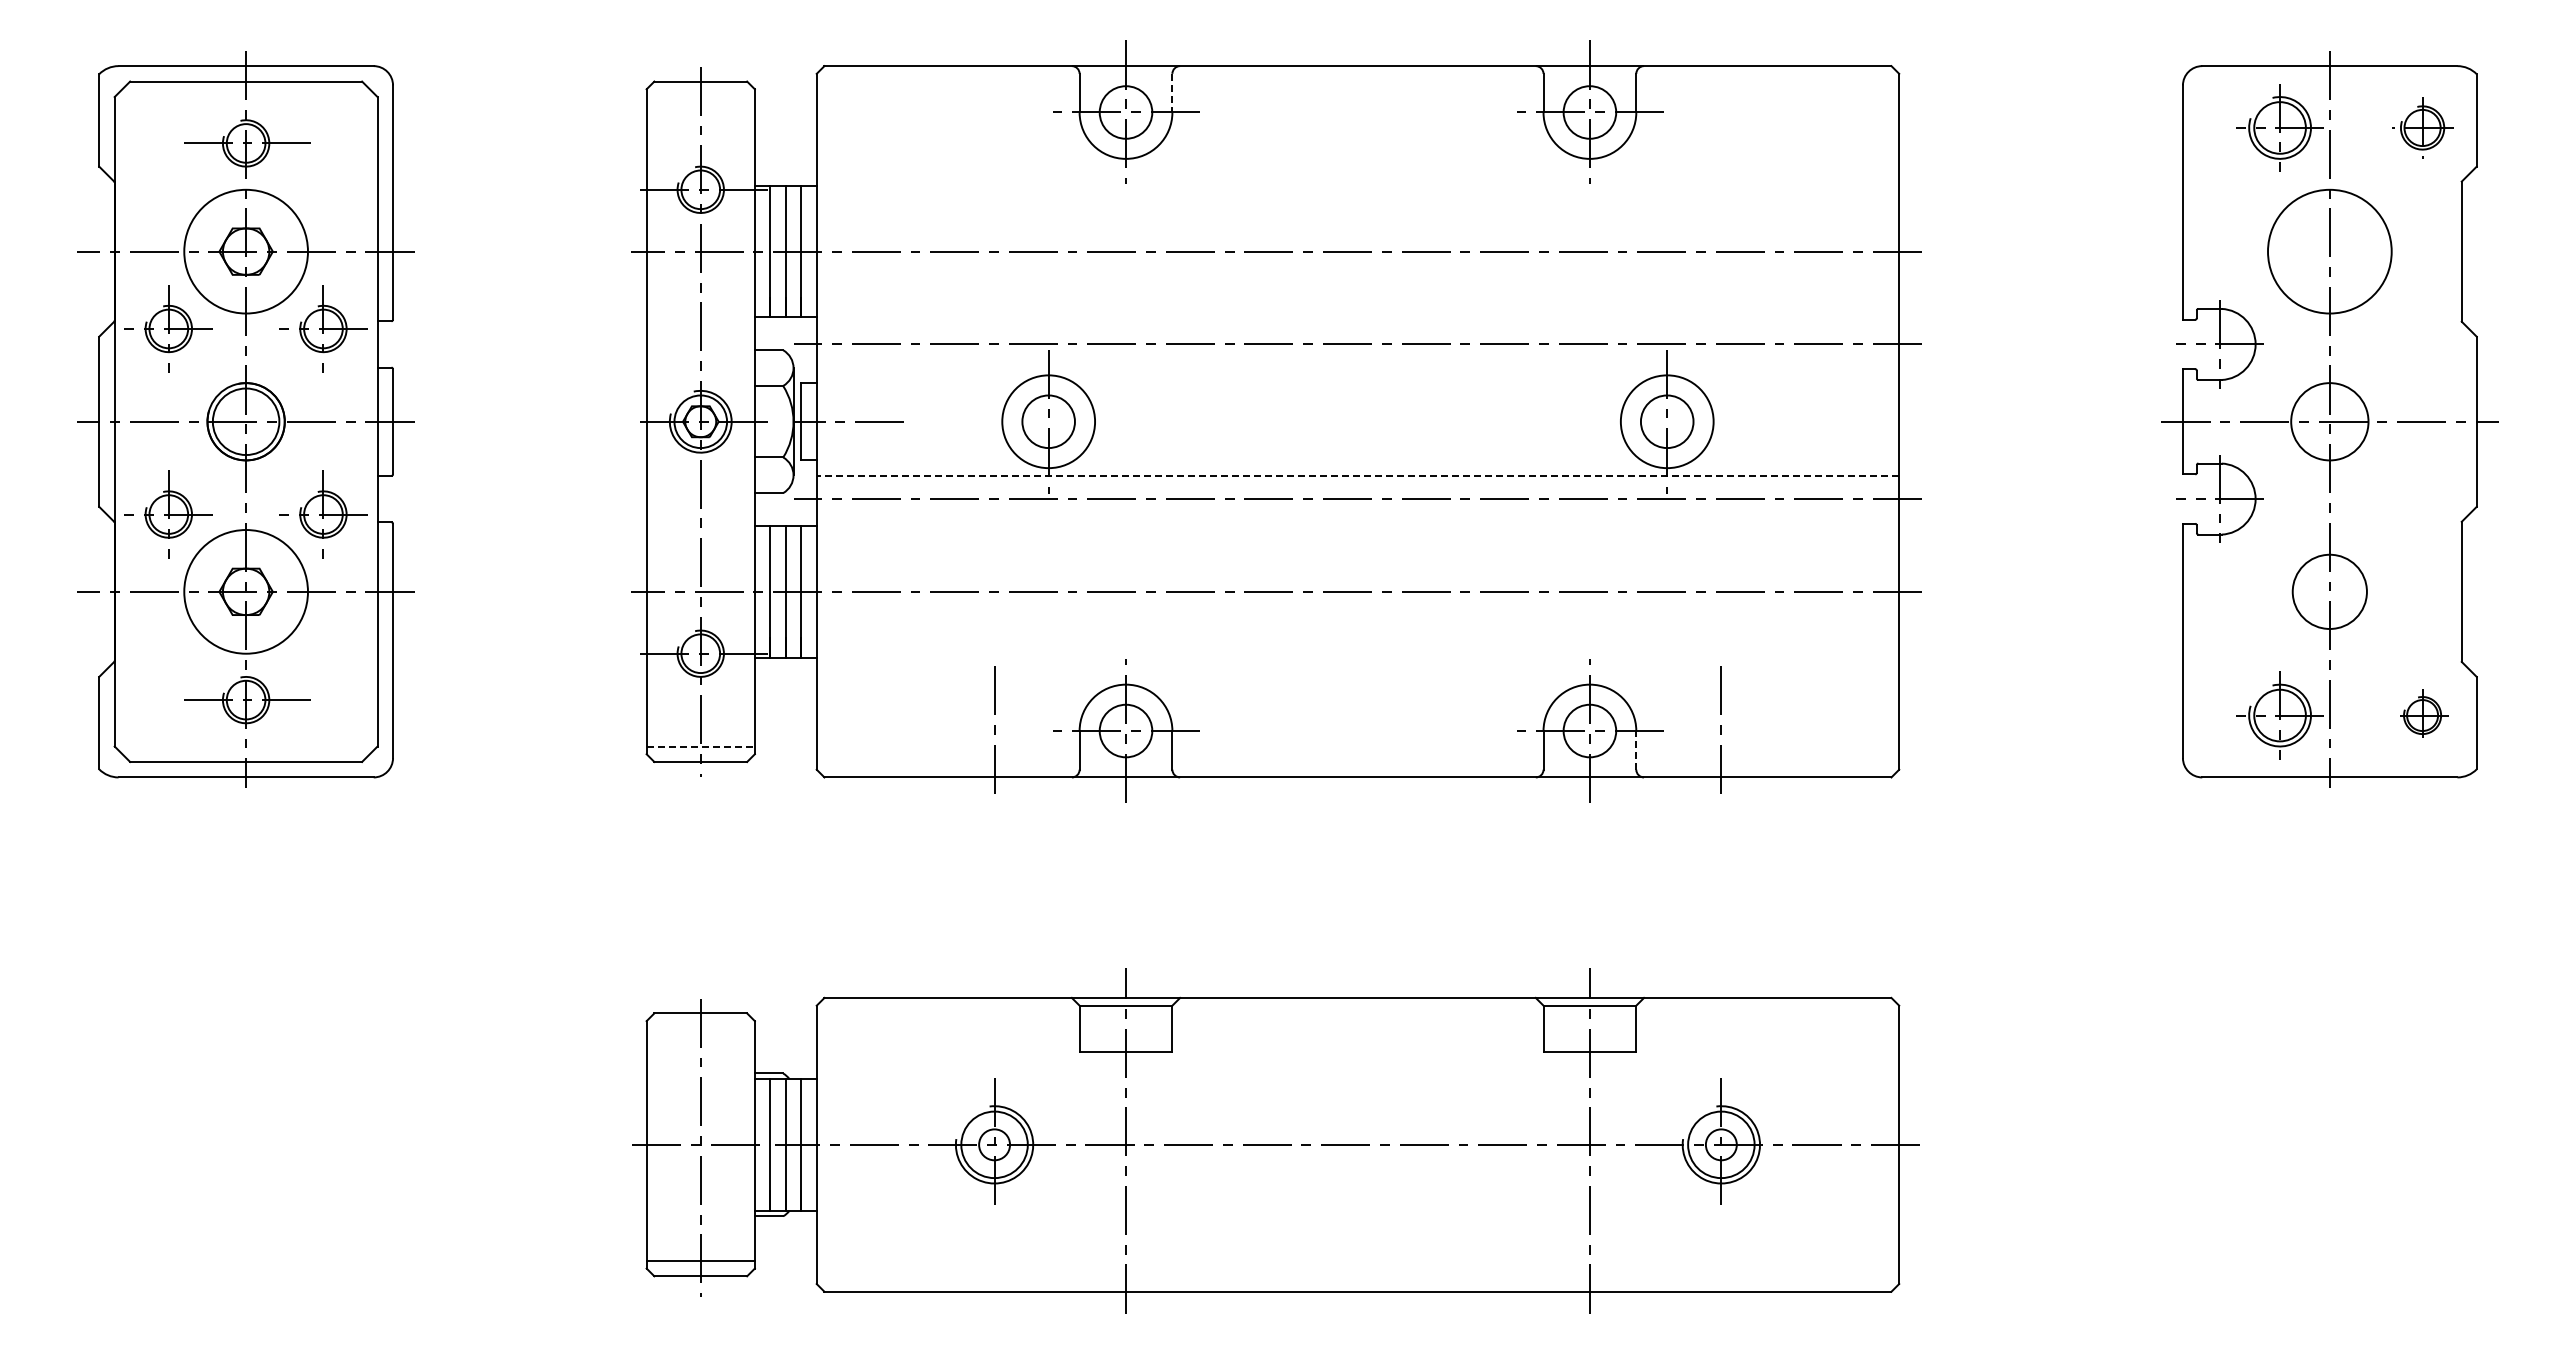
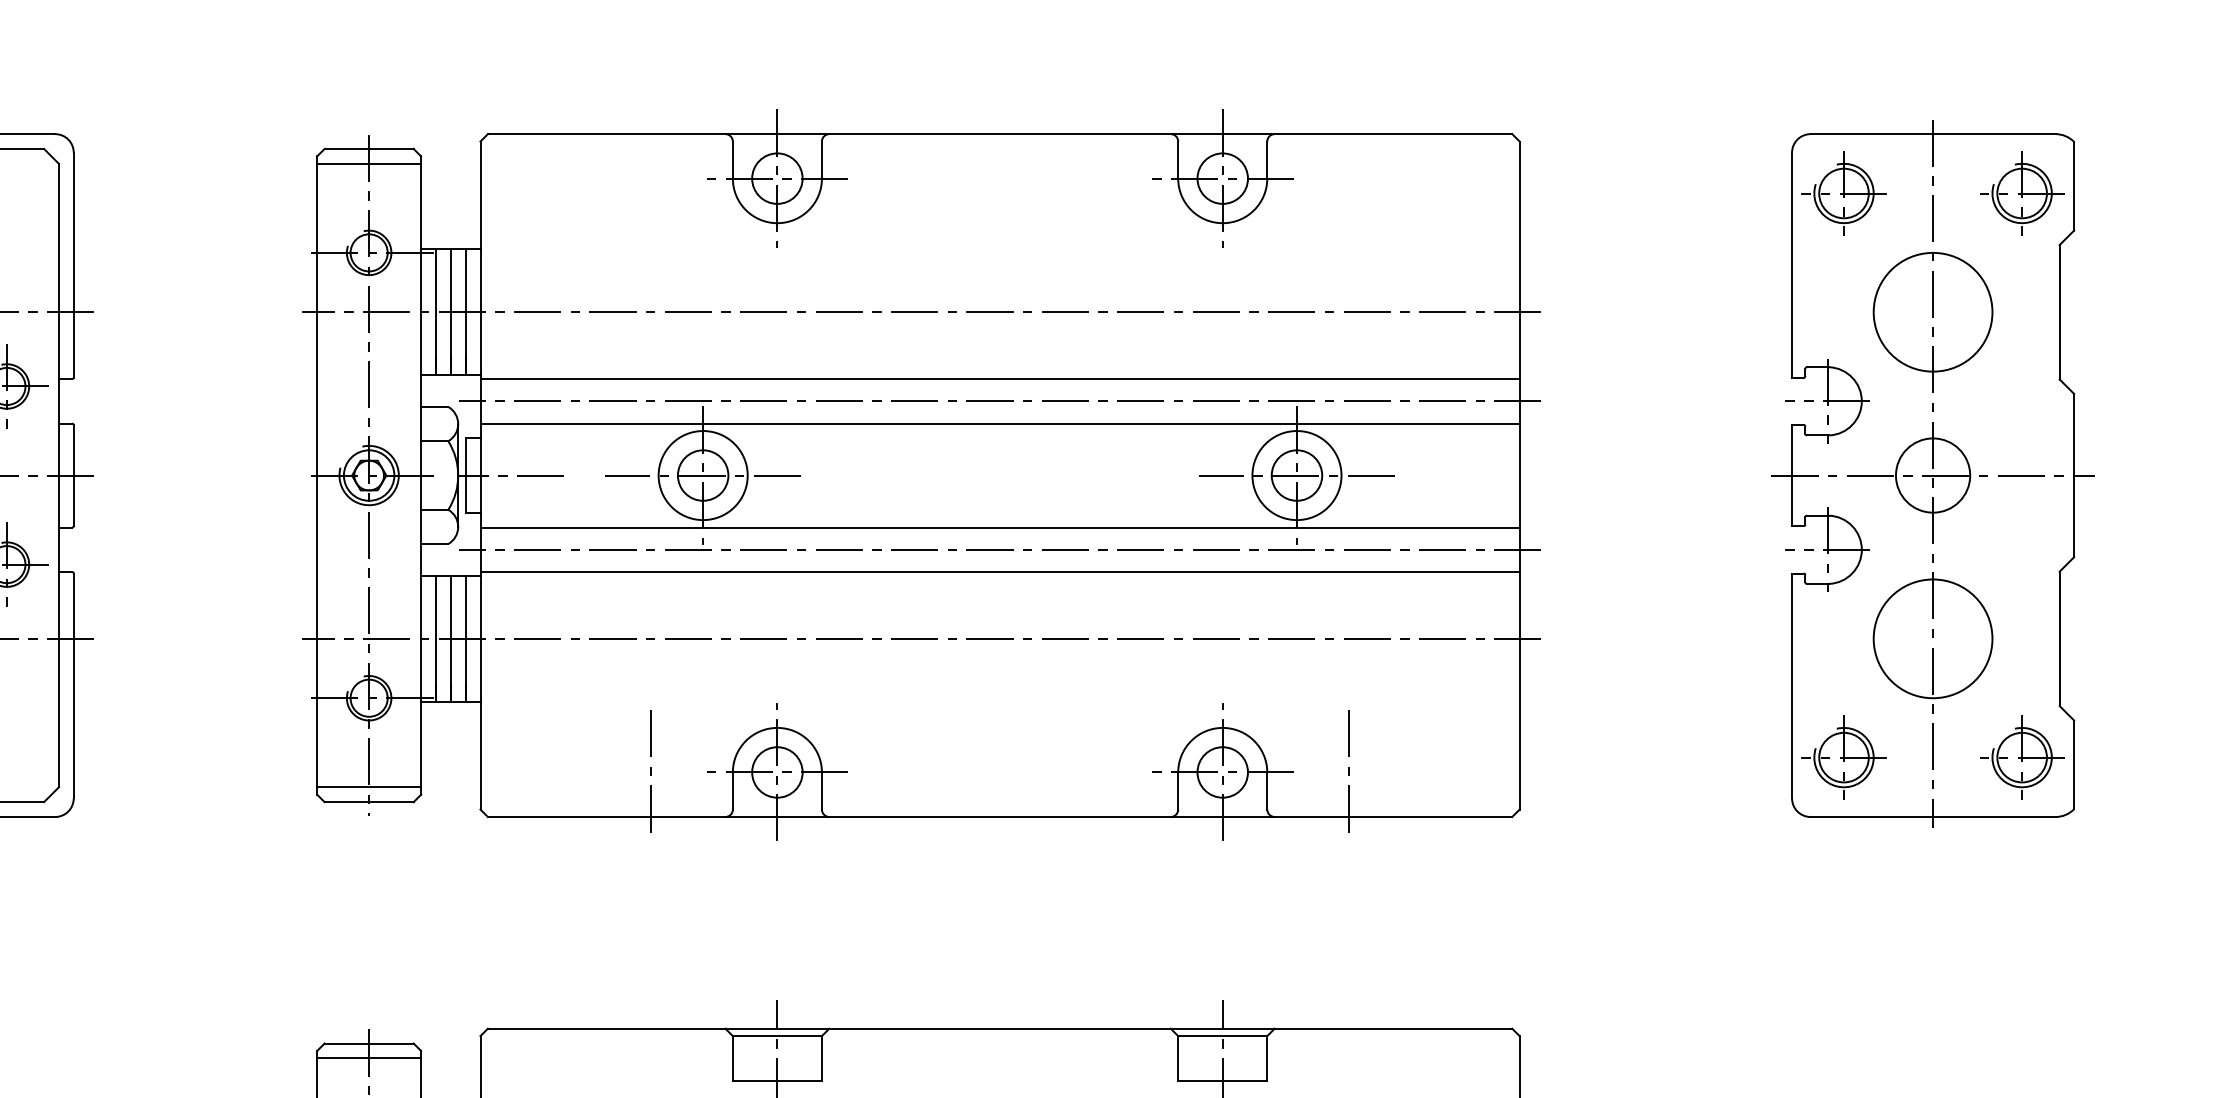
line: (1172, 93) -> (822, 160), dashed -> solid
line: (700, 97) -> (368, 164), added
part: (2279, 127) -> (1843, 193), moved
part: (2422, 127) -> (2022, 193), size x1.43
line: (1357, 321) -> (999, 379), added
line: (1357, 367) -> (999, 423), added
line: (1048, 421) -> (702, 475), added
line: (1667, 421) -> (1297, 475), added
line: (1357, 475) -> (999, 527), dashed -> solid
line: (1357, 522) -> (999, 572), added
circle: (2329, 591) -> (1932, 638), size x1.67
part: (2279, 715) -> (1843, 757), moved
part: (2422, 715) -> (2022, 757), size x1.67
line: (701, 746) -> (369, 787), dashed -> solid
line: (1636, 749) -> (1267, 790), dashed -> solid
line: (700, 1028) -> (368, 1058), added

